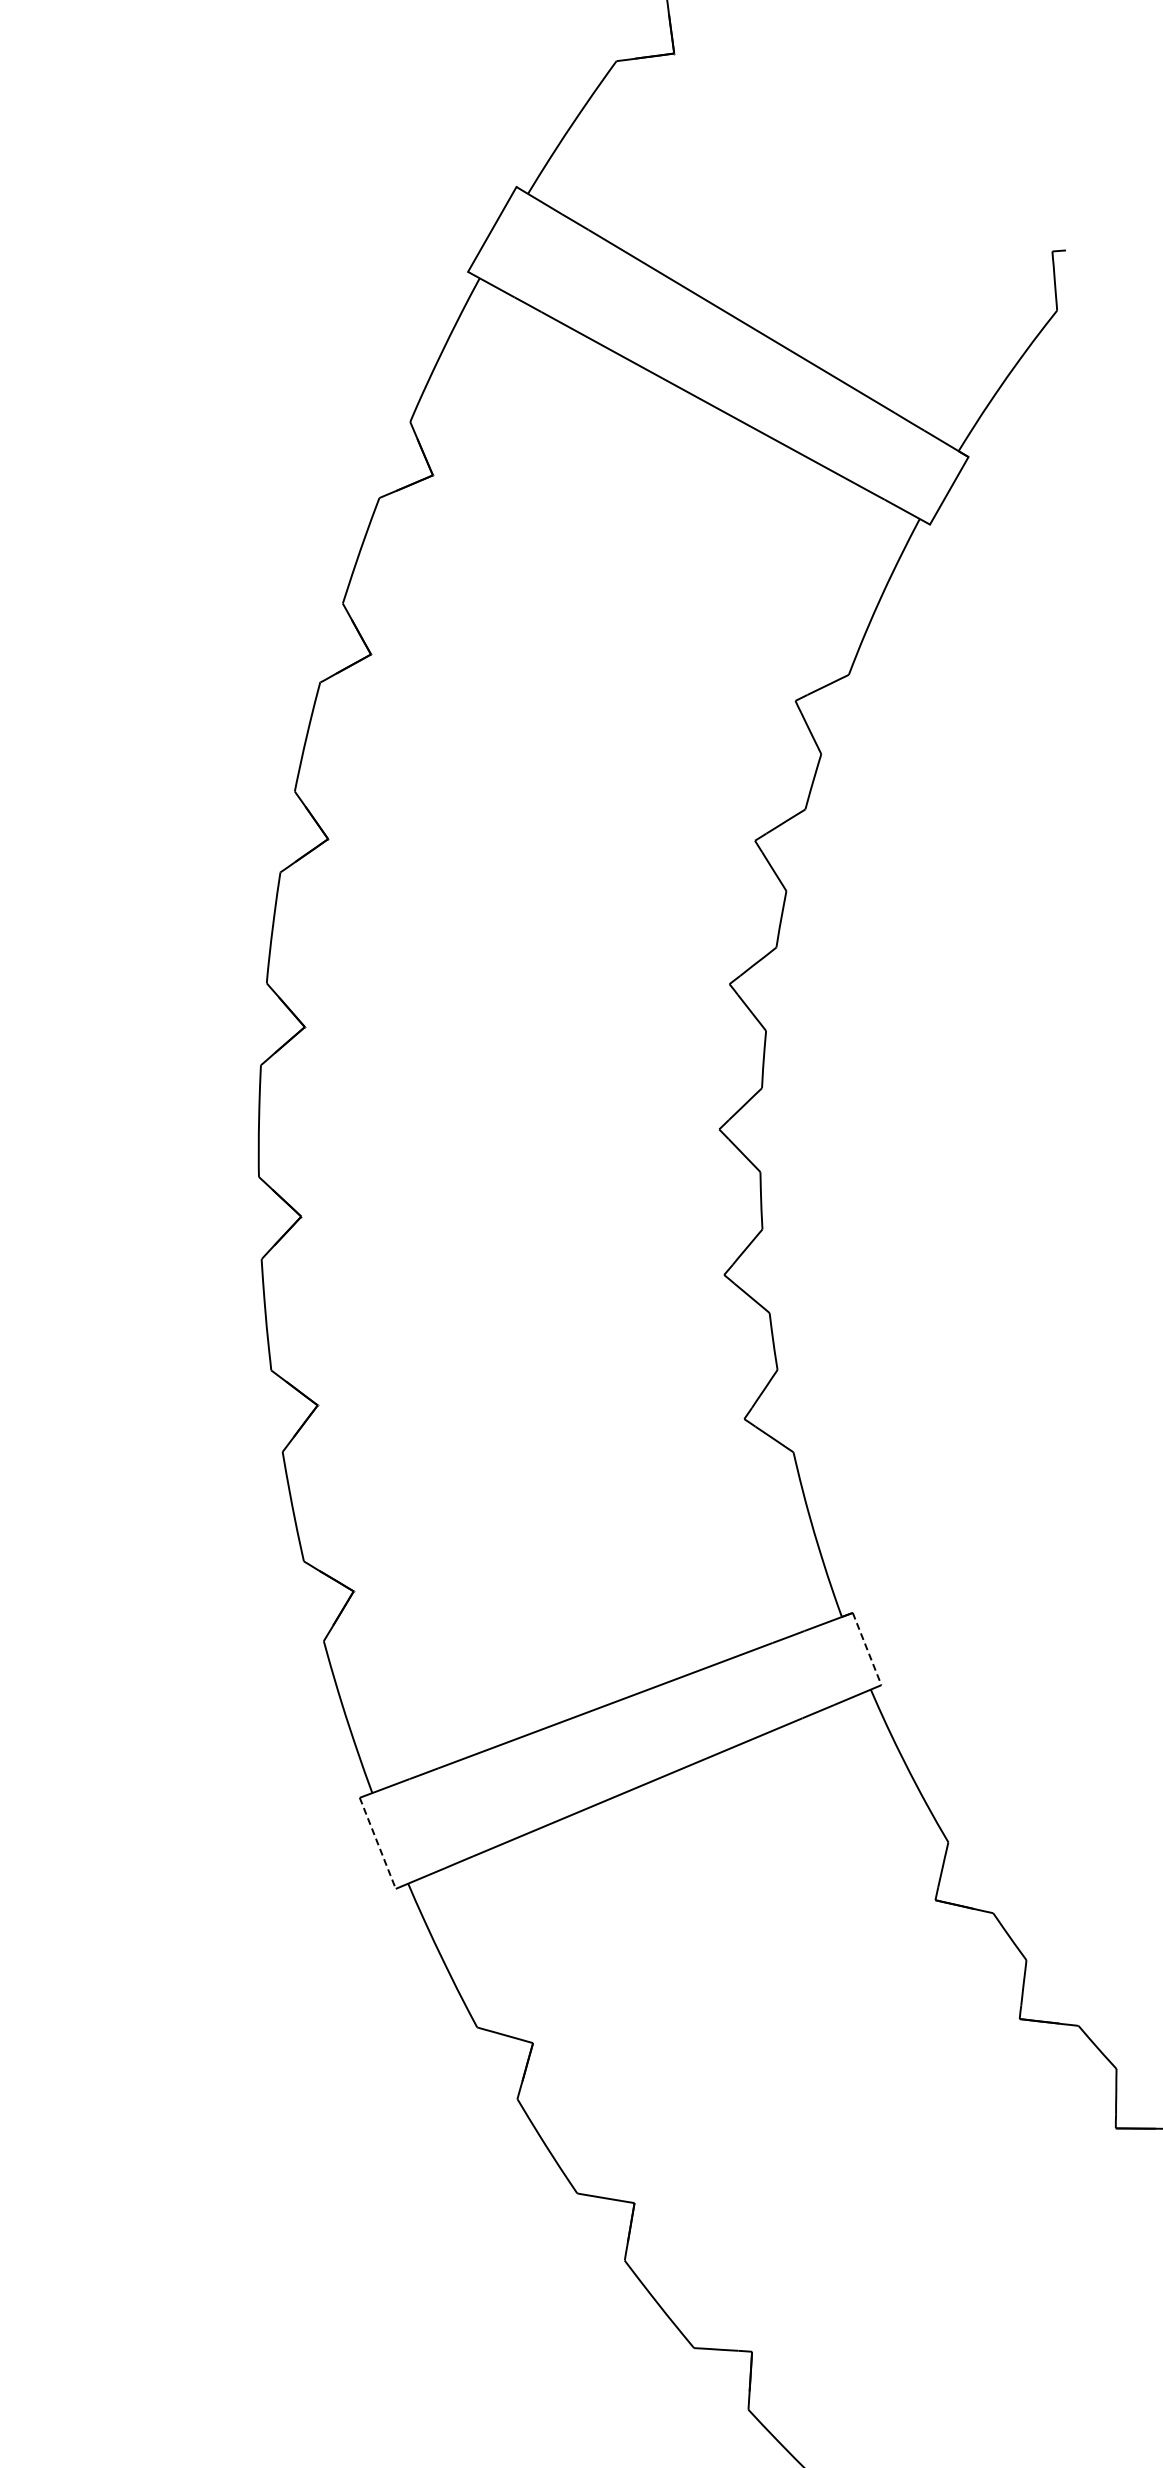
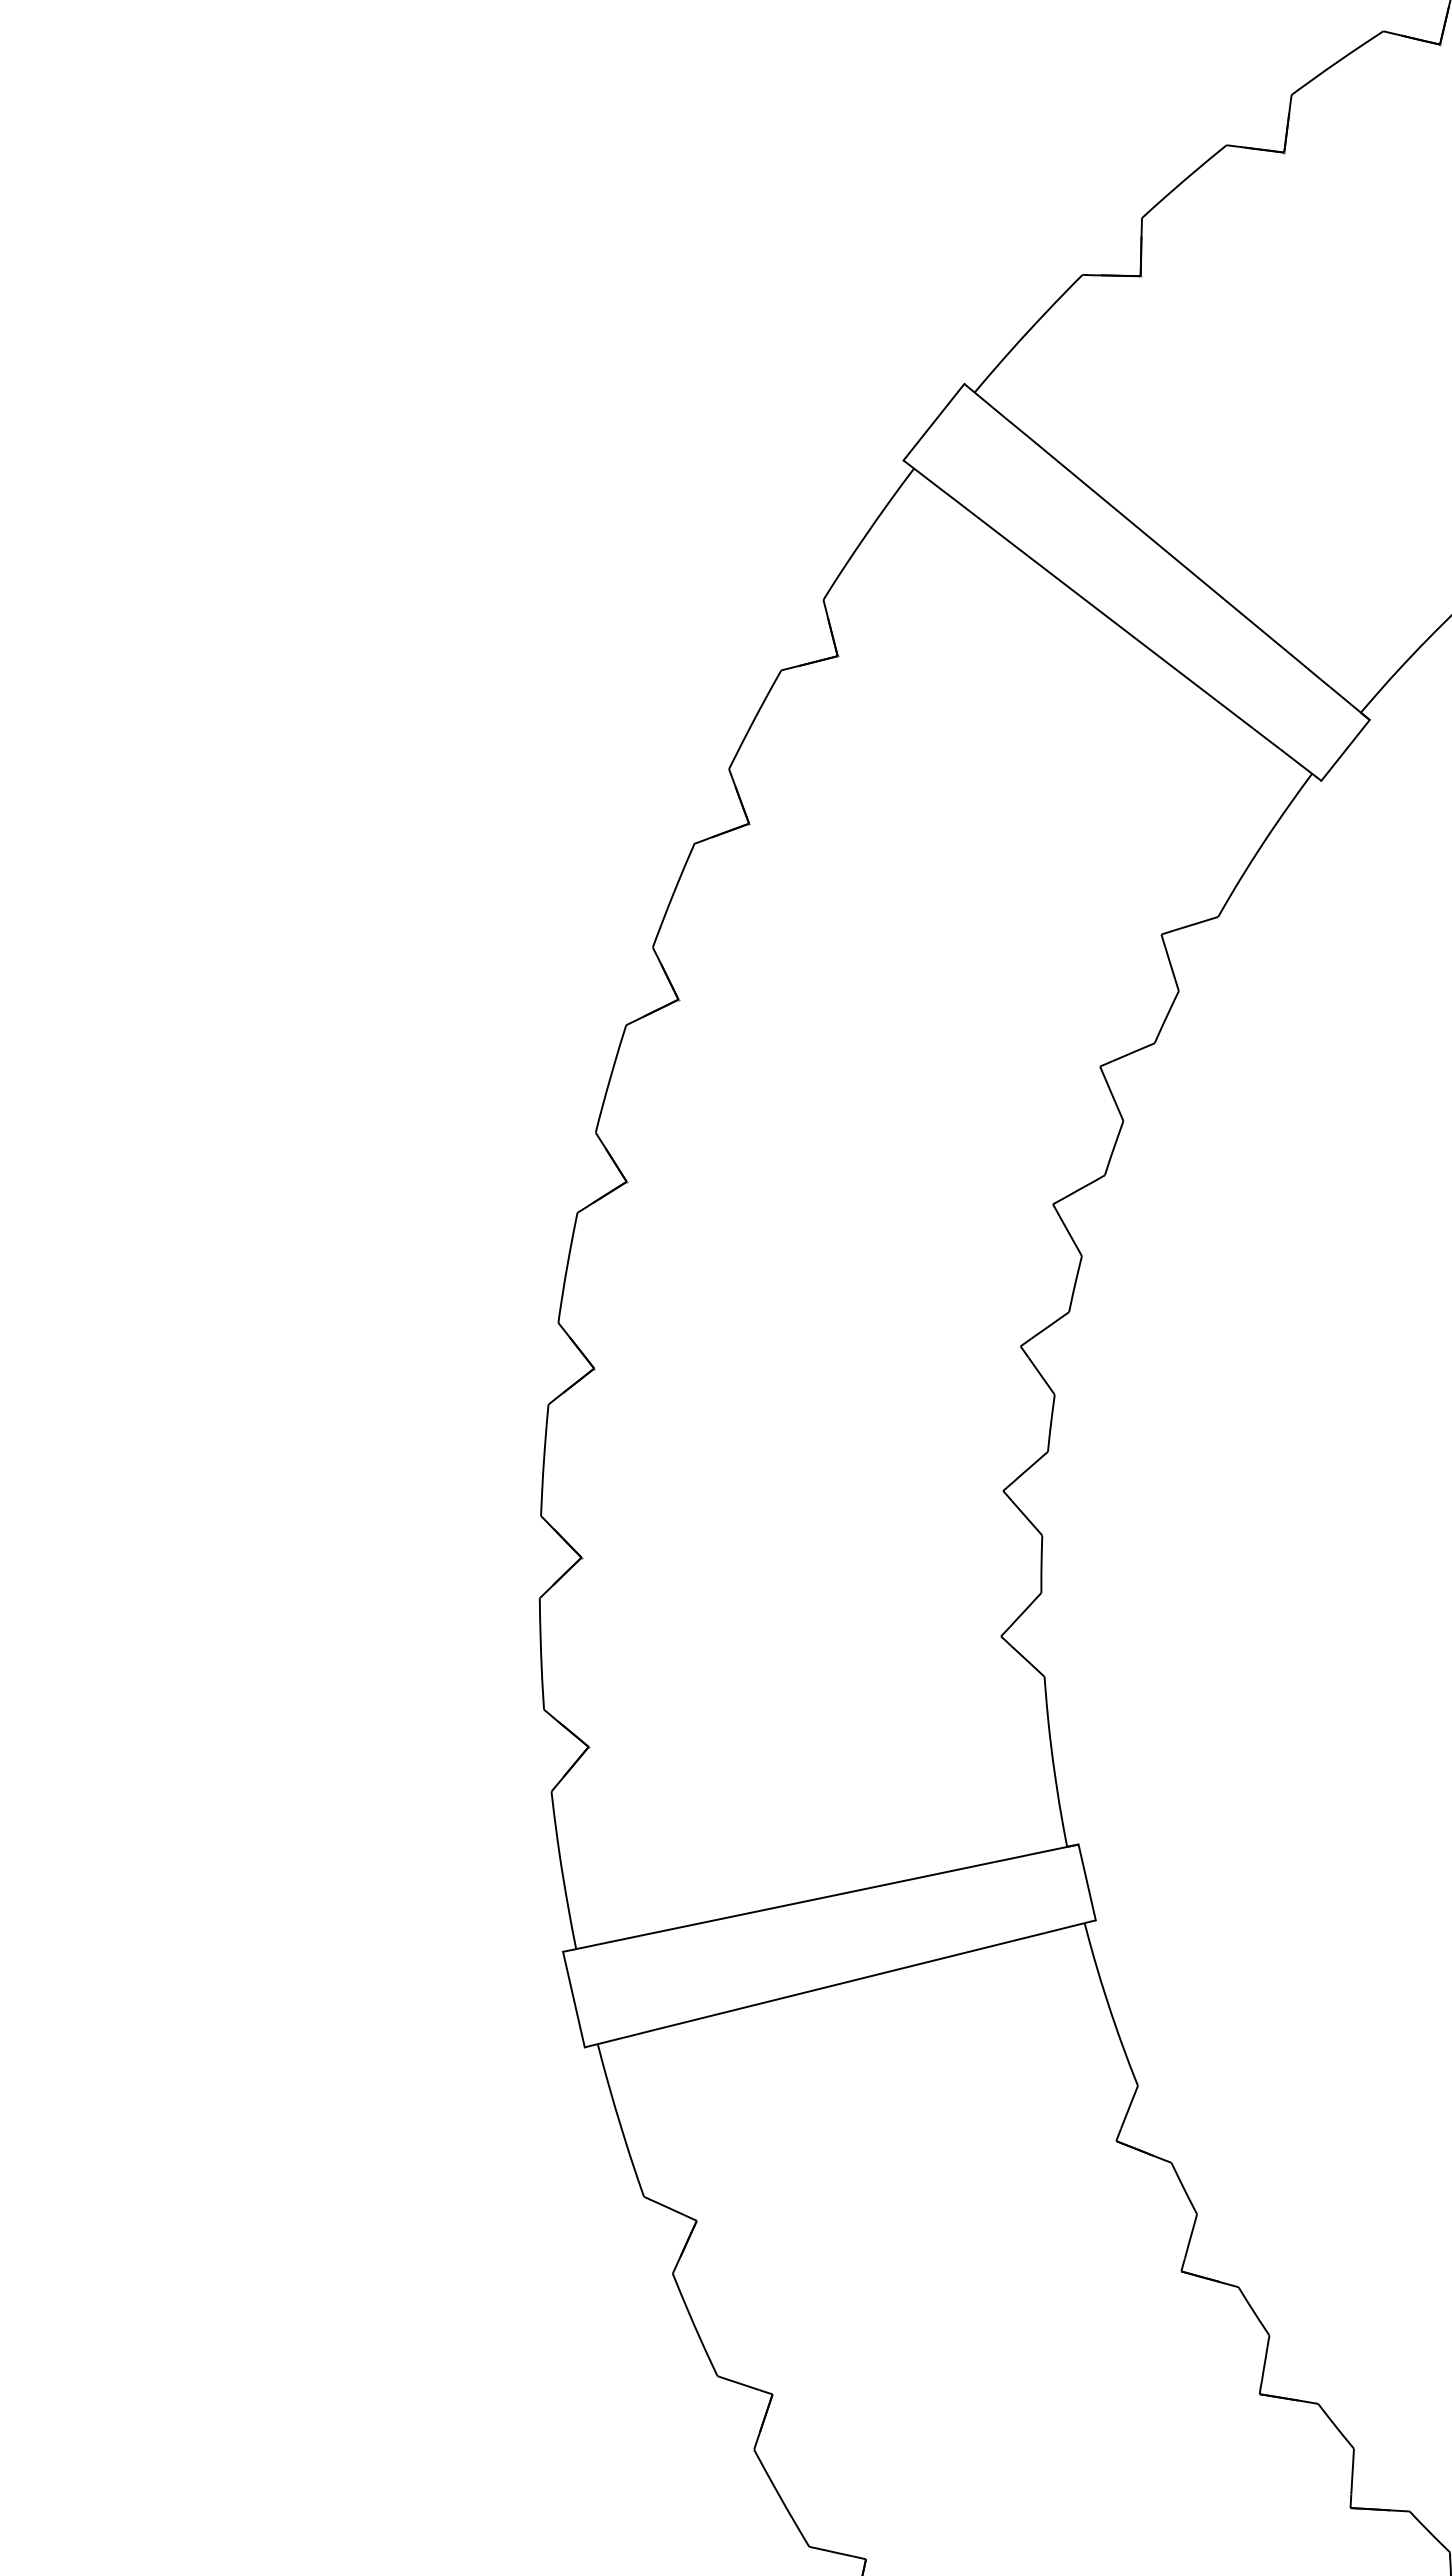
line: (867, 1649) -> (1087, 1882), dashed -> solid
line: (377, 1843) -> (573, 1999), dashed -> solid

